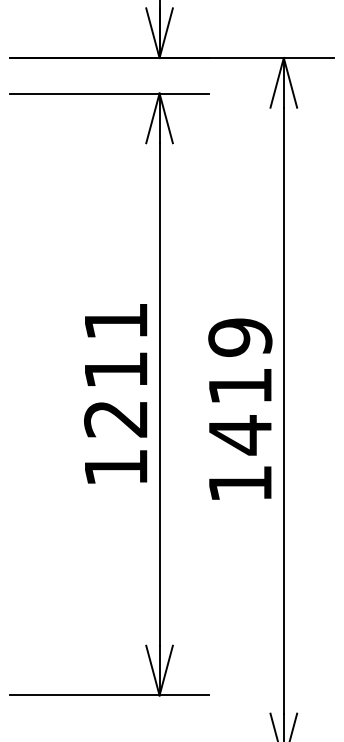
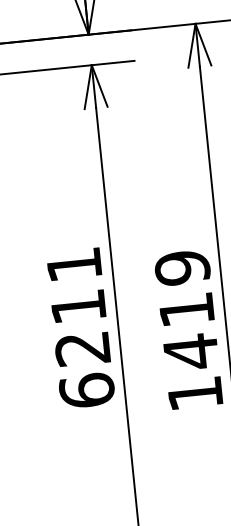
text: (116, 467) -> (87, 390), 1211 -> 6211

